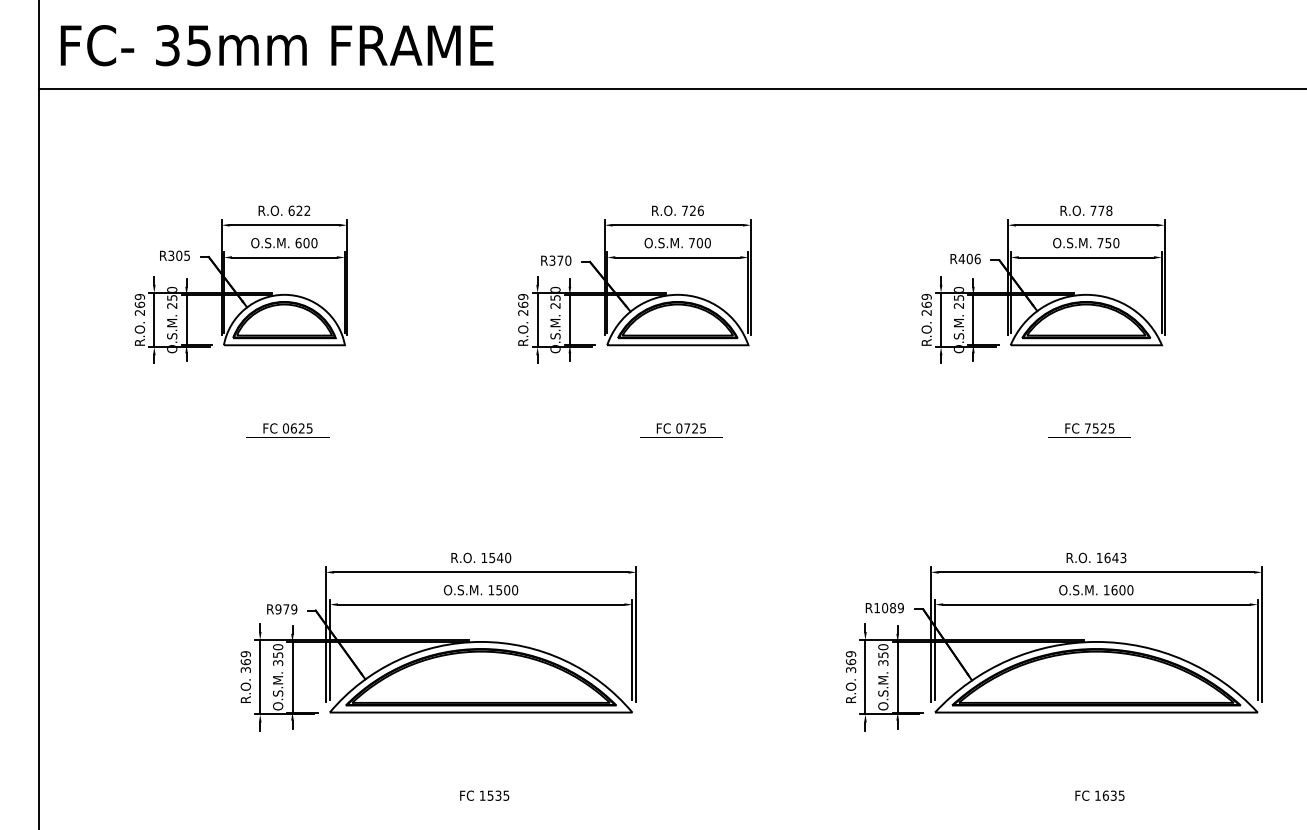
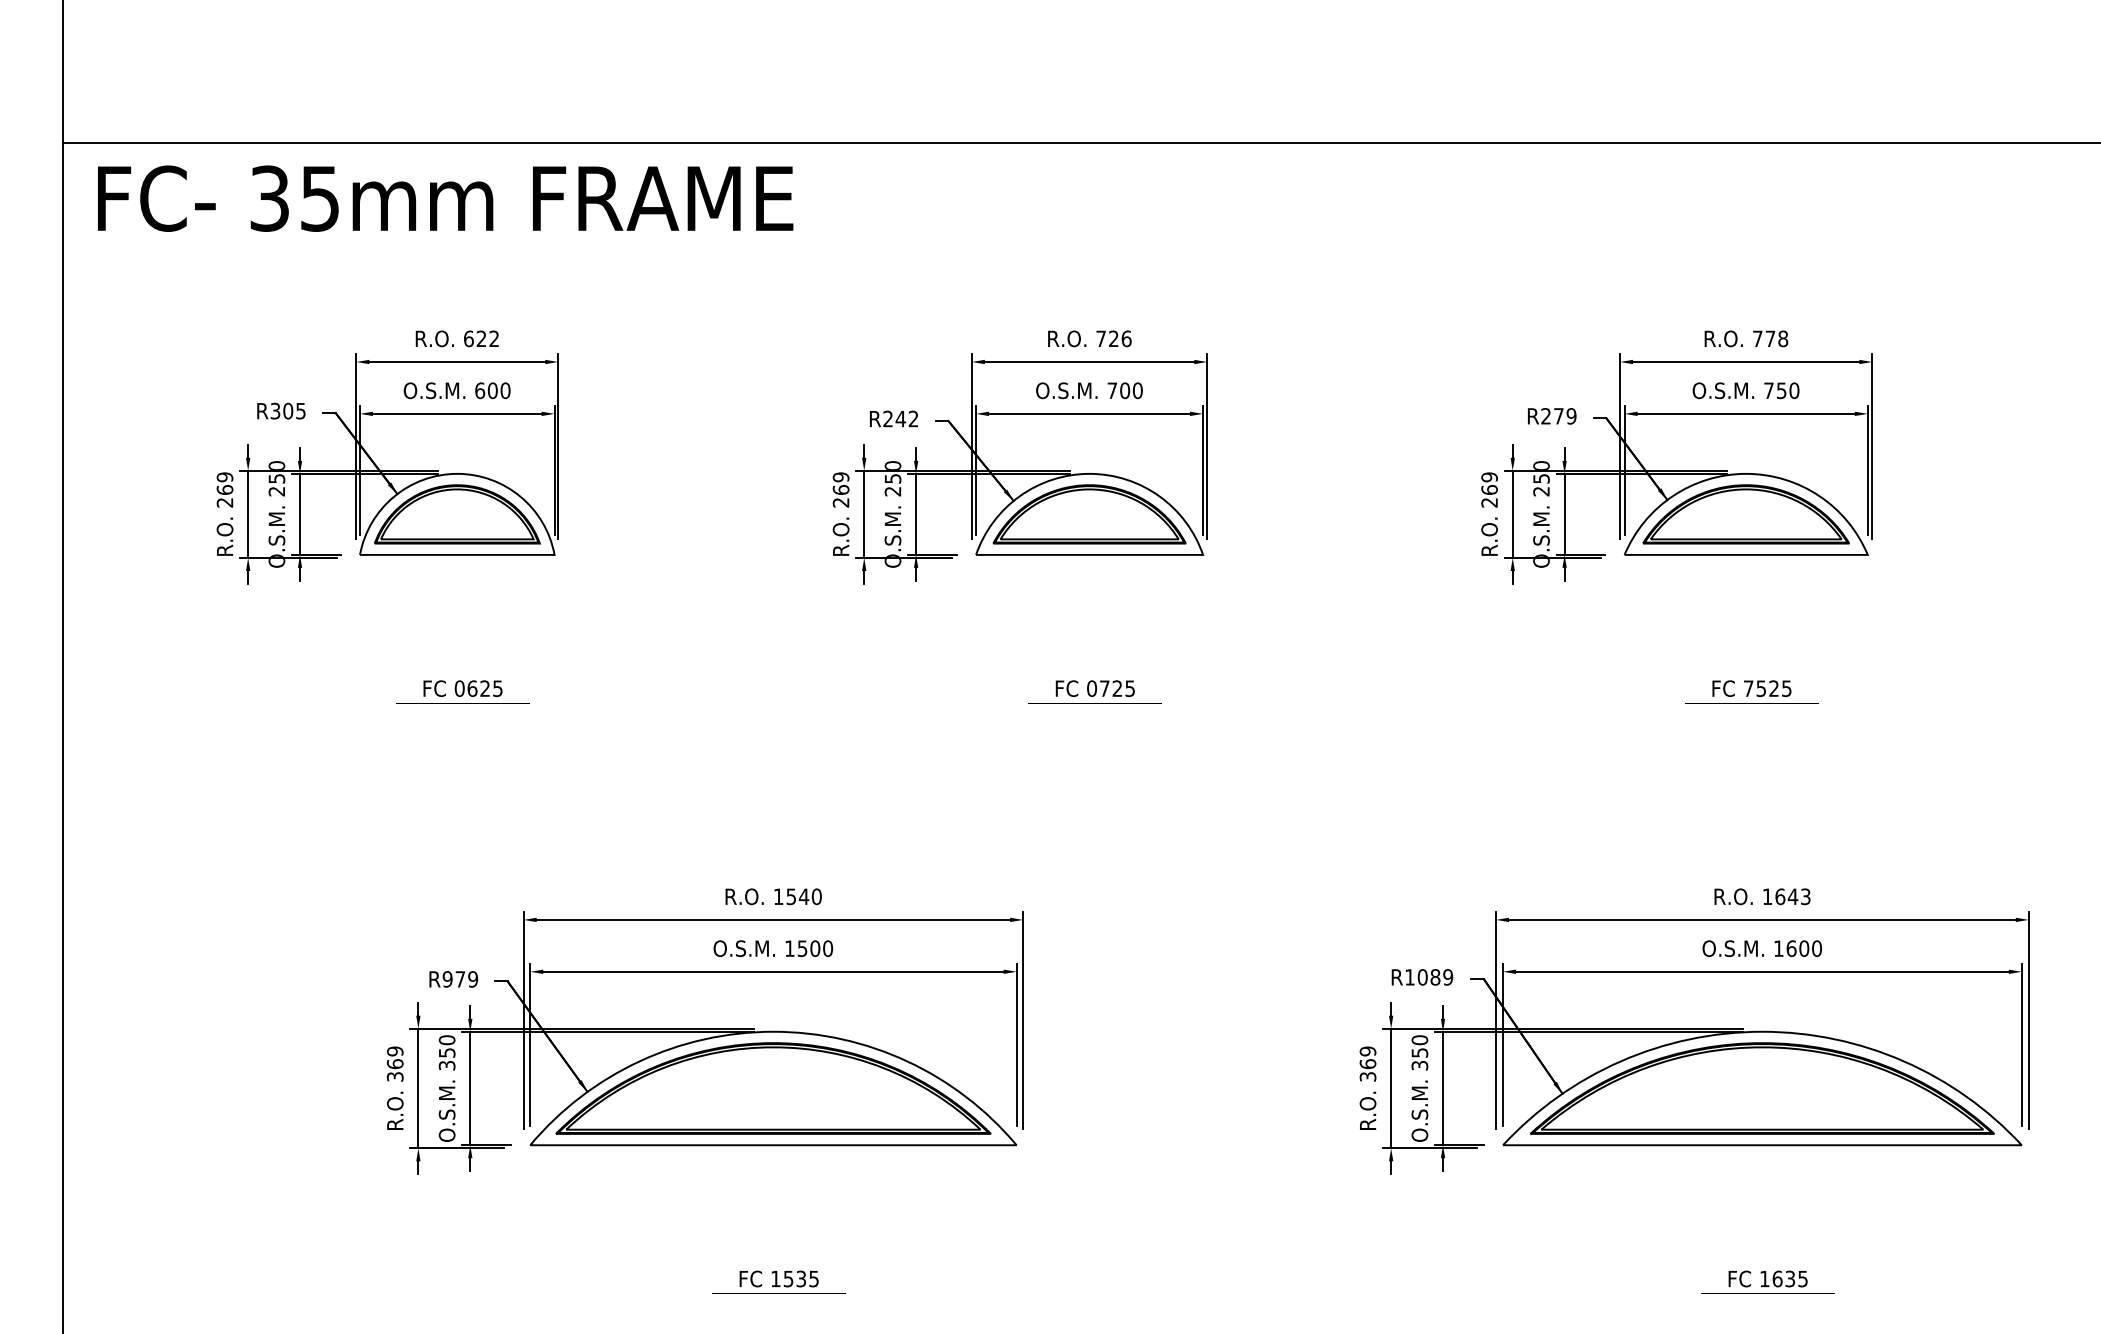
text: (276, 45) -> (444, 198), moved
text: (969, 258) -> (1558, 415), R406 -> R279
text: (560, 260) -> (901, 418), R370 -> R242

